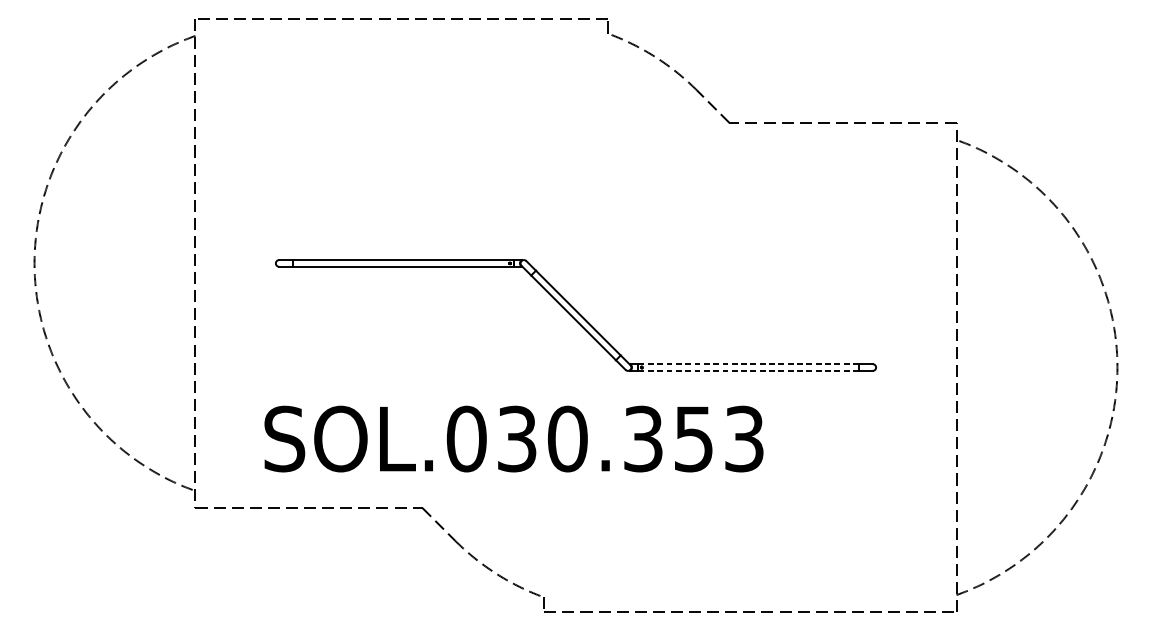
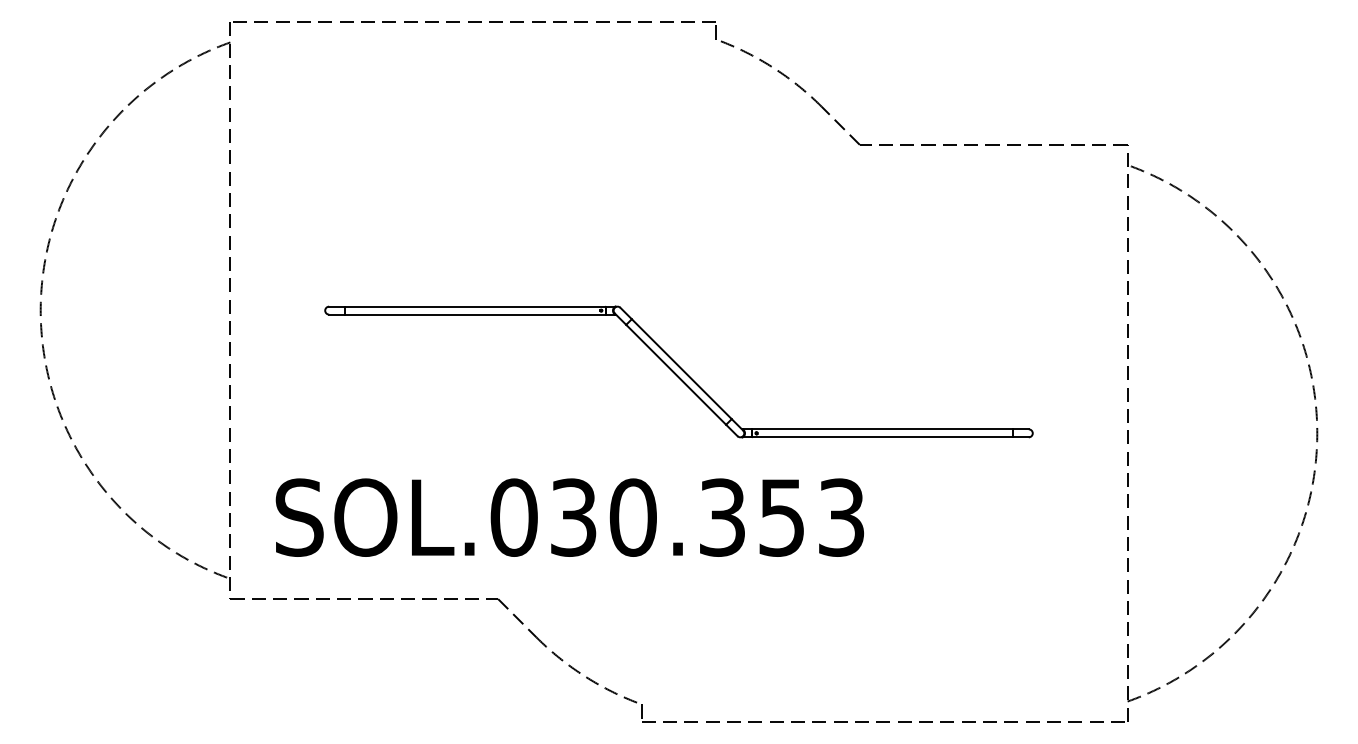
line: (747, 364) -> (881, 429), dashed -> solid
line: (747, 371) -> (881, 437), dashed -> solid
text: (513, 438) -> (569, 517), moved

